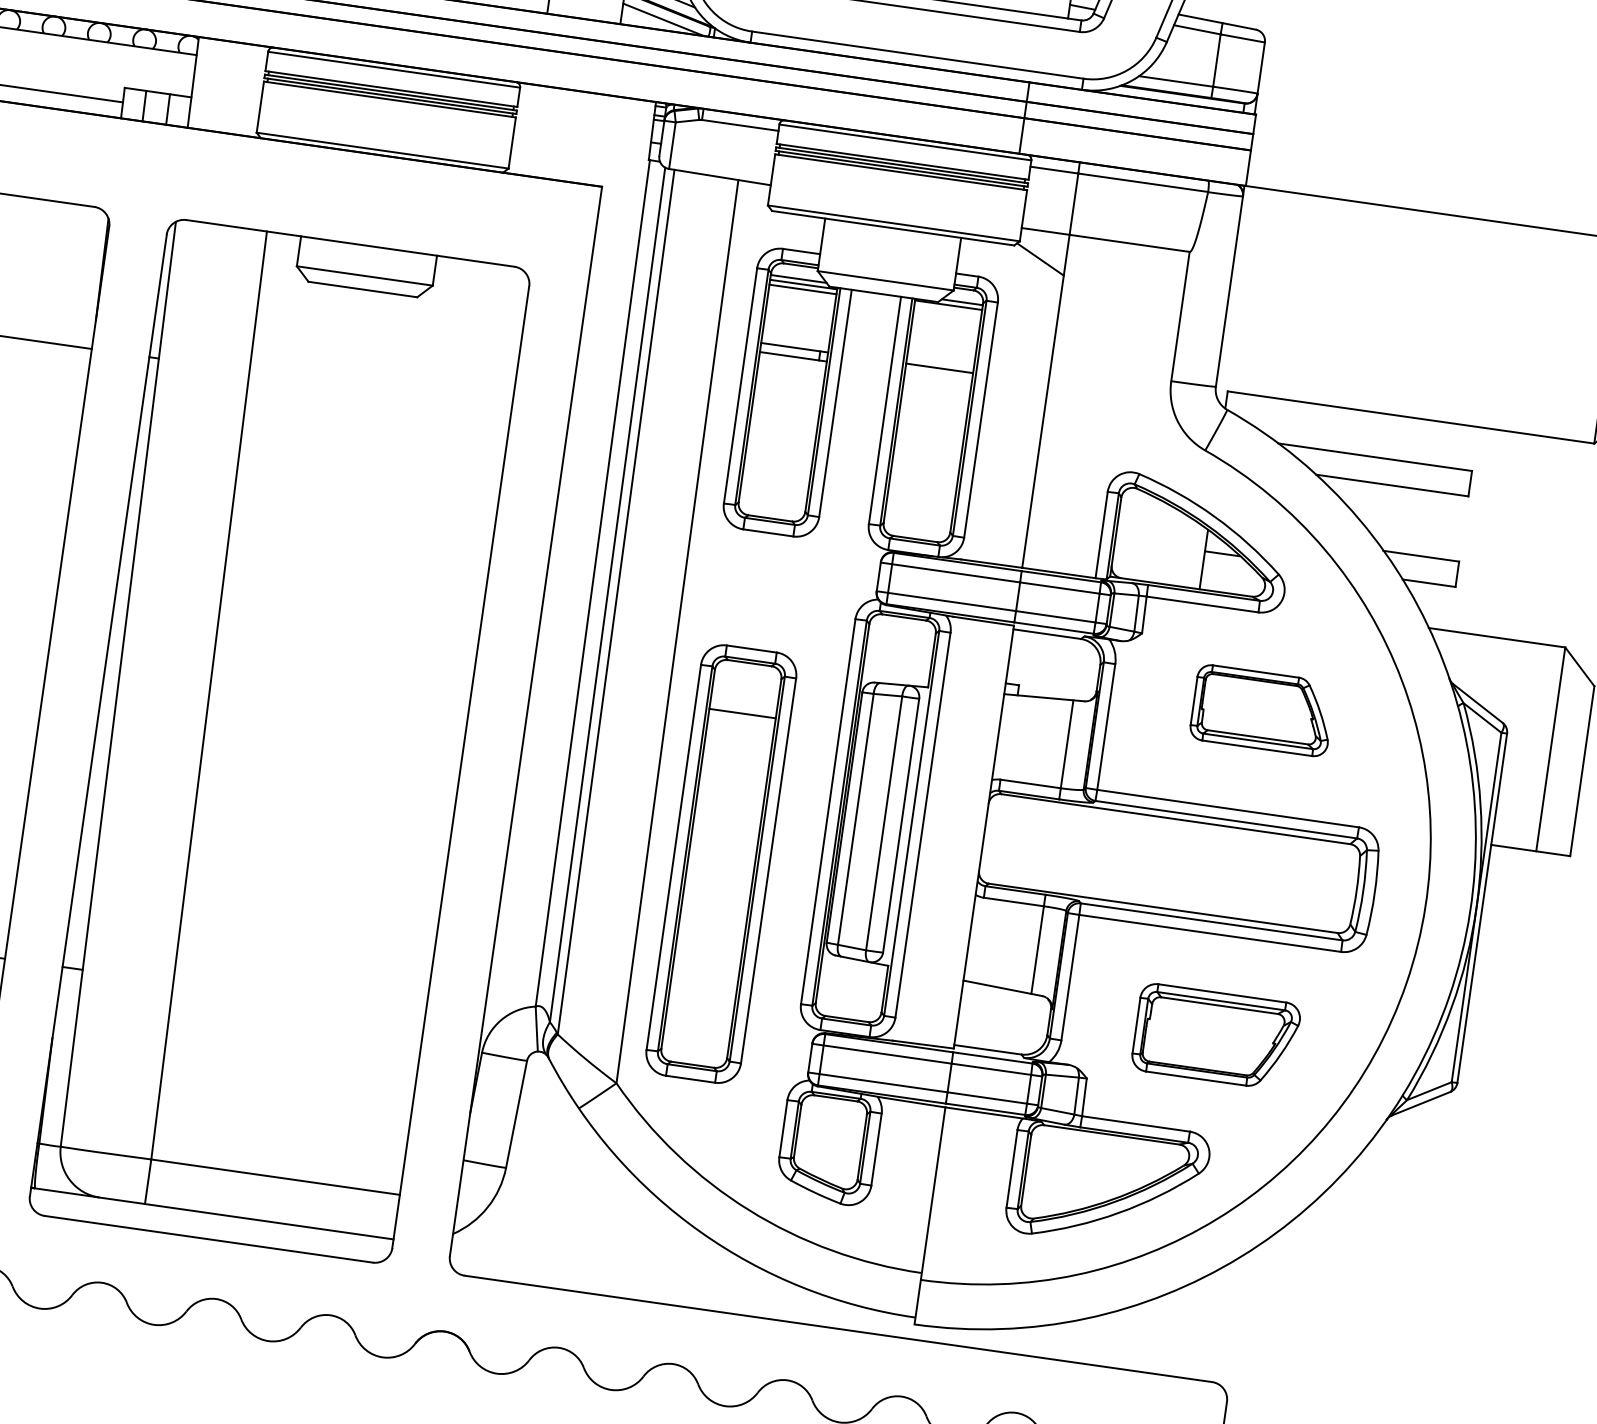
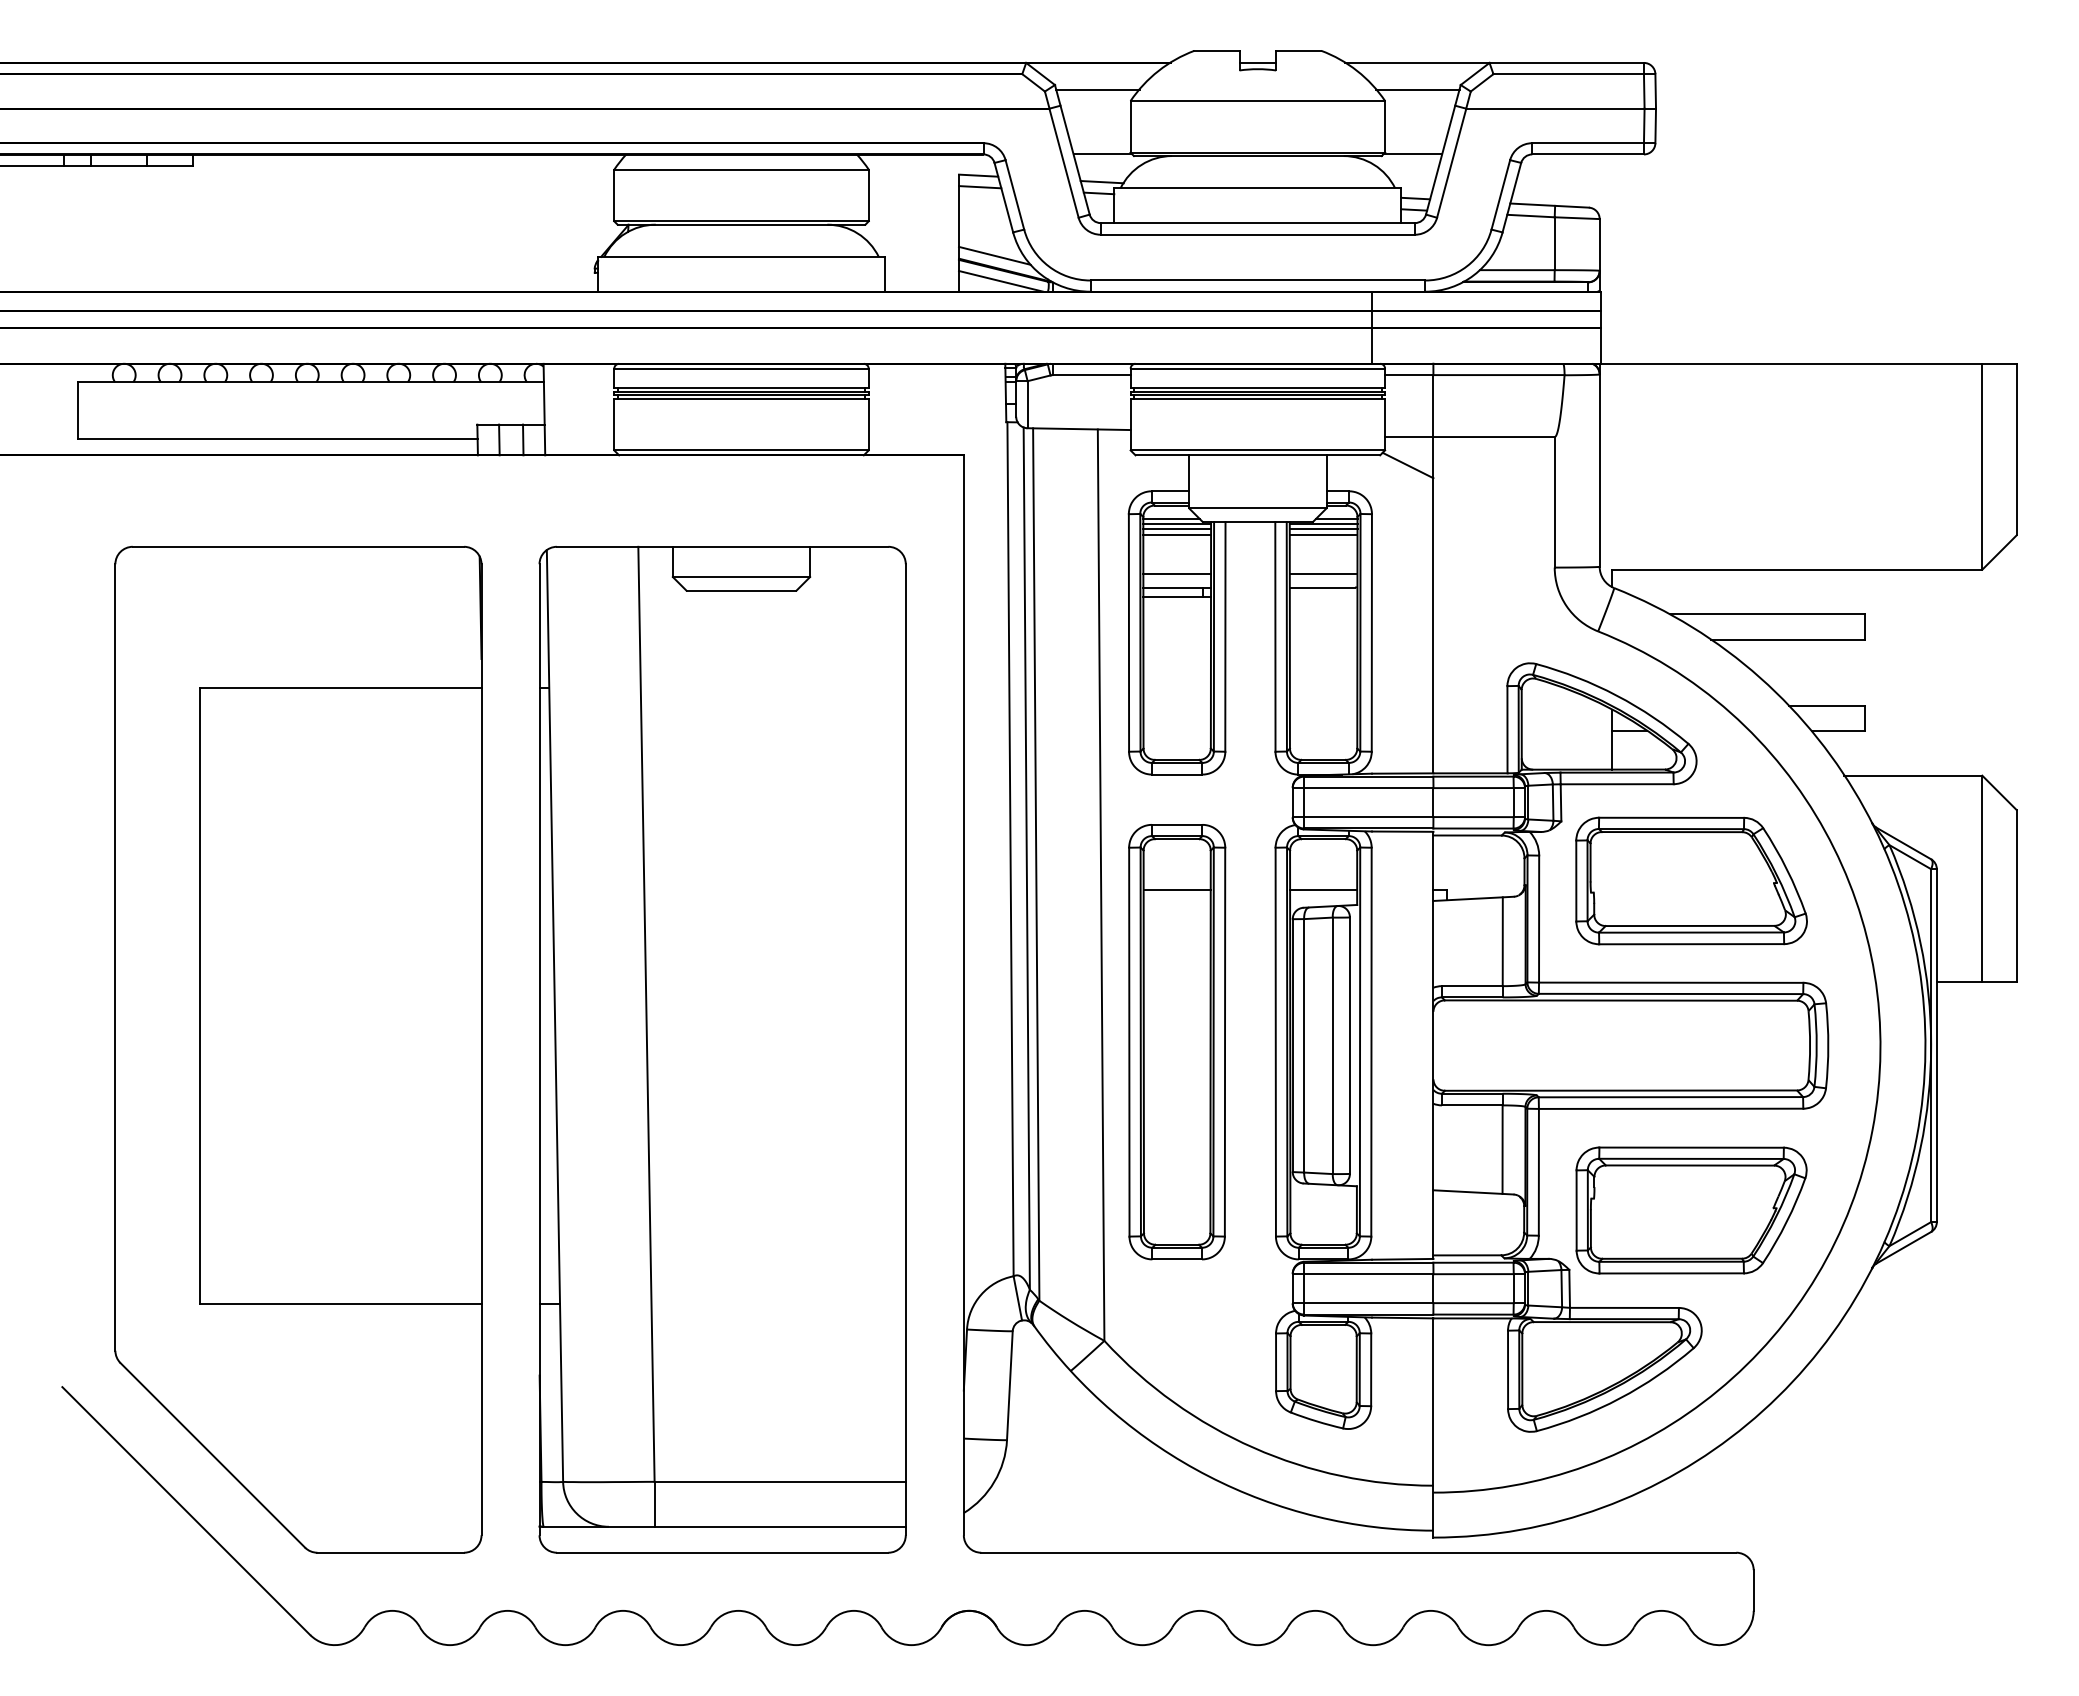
line: (802, 296) -> (1177, 535), added
line: (947, 309) -> (1323, 528), added
line: (946, 316) -> (1323, 535), added
line: (796, 333) -> (1177, 573), added
line: (941, 354) -> (1323, 573), added
line: (896, 668) -> (1323, 890), added
part: (1262, 710) -> (1691, 880), size x1.67
part: (721, 864) -> (1177, 1042), moved
part: (1216, 1036) -> (1691, 1210), size x1.43

